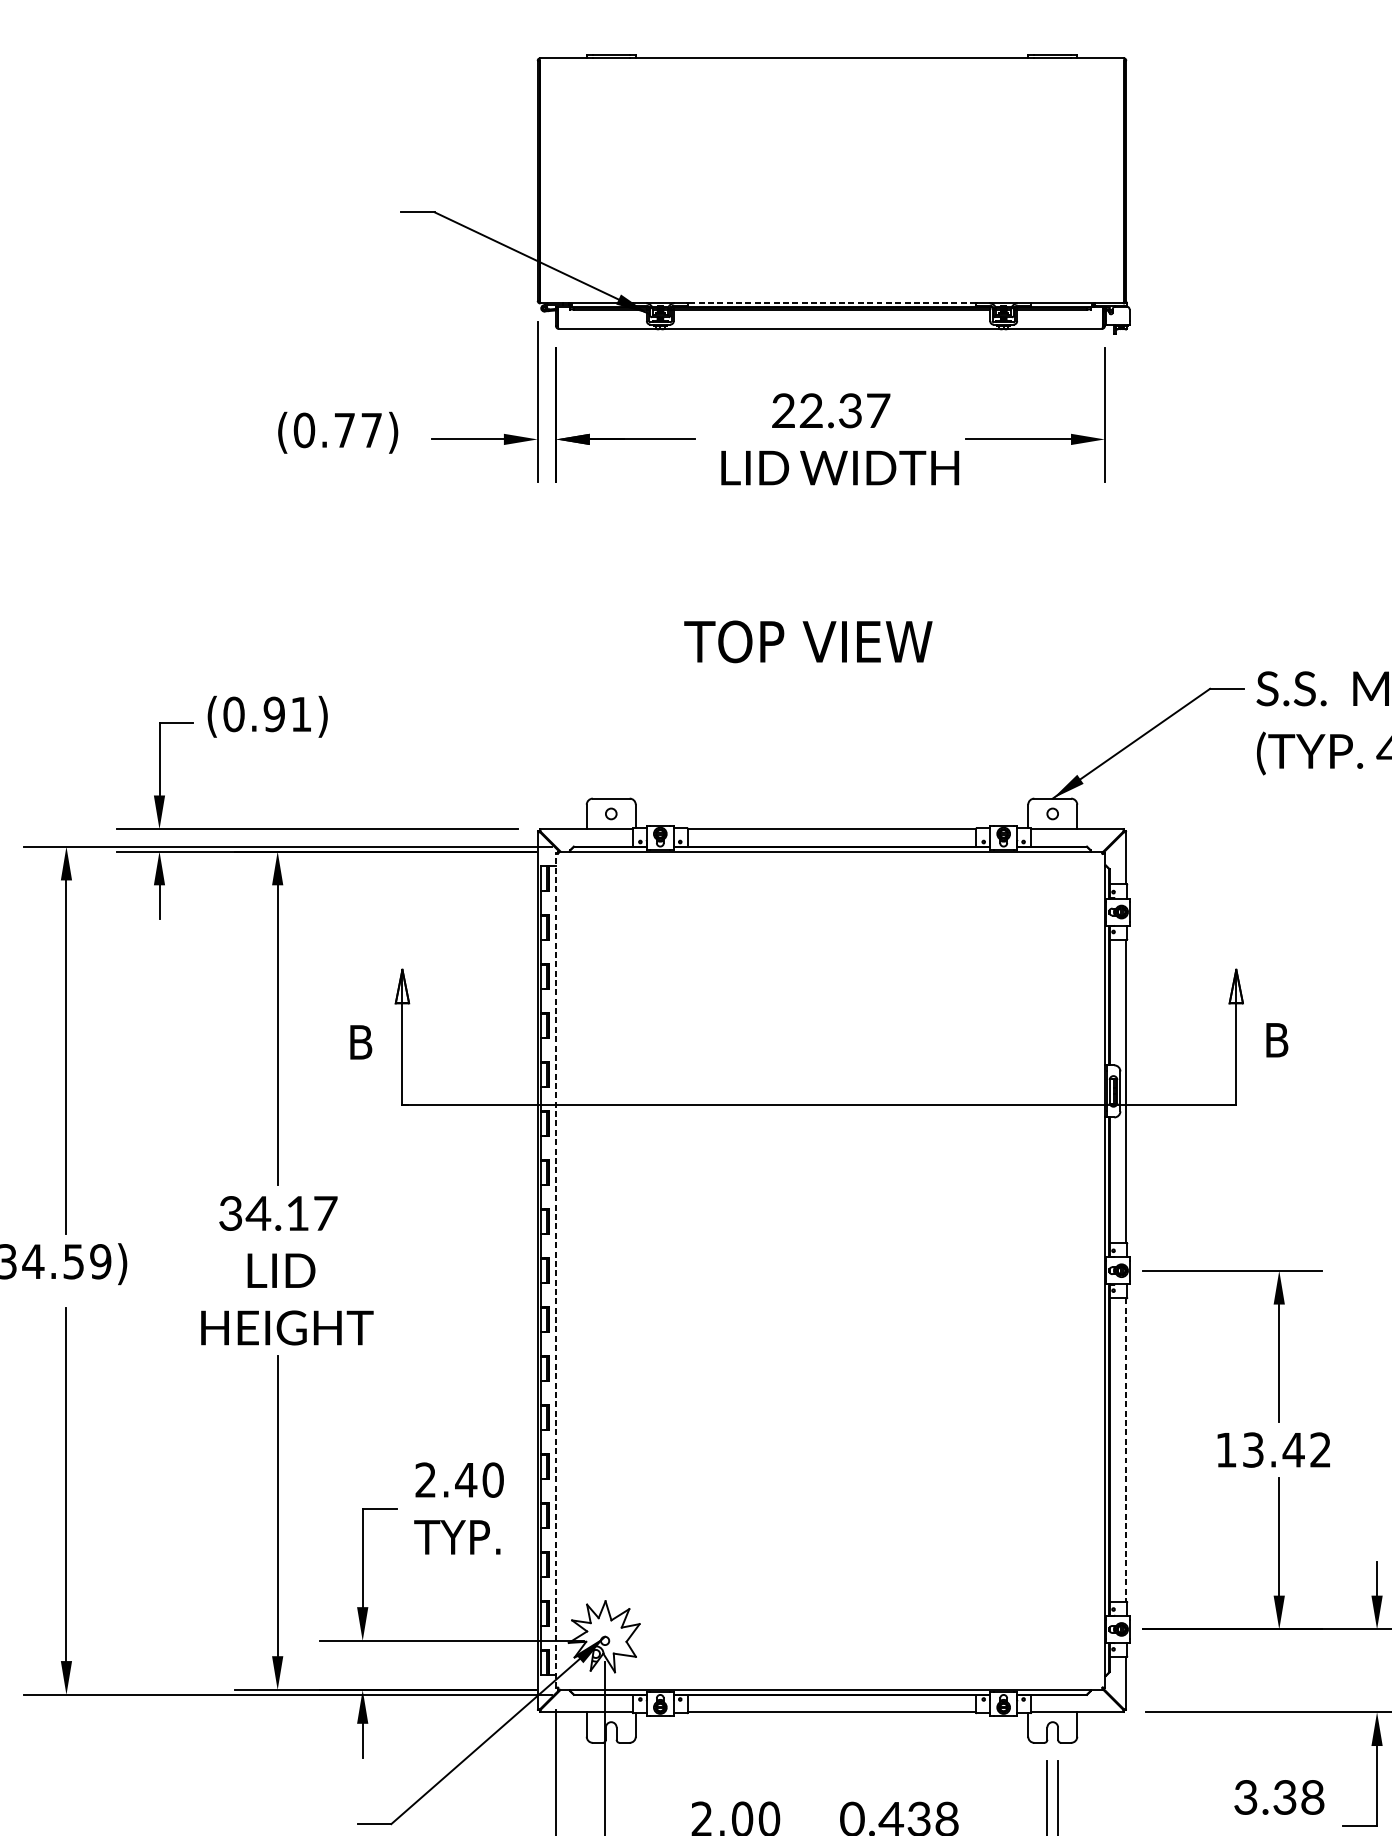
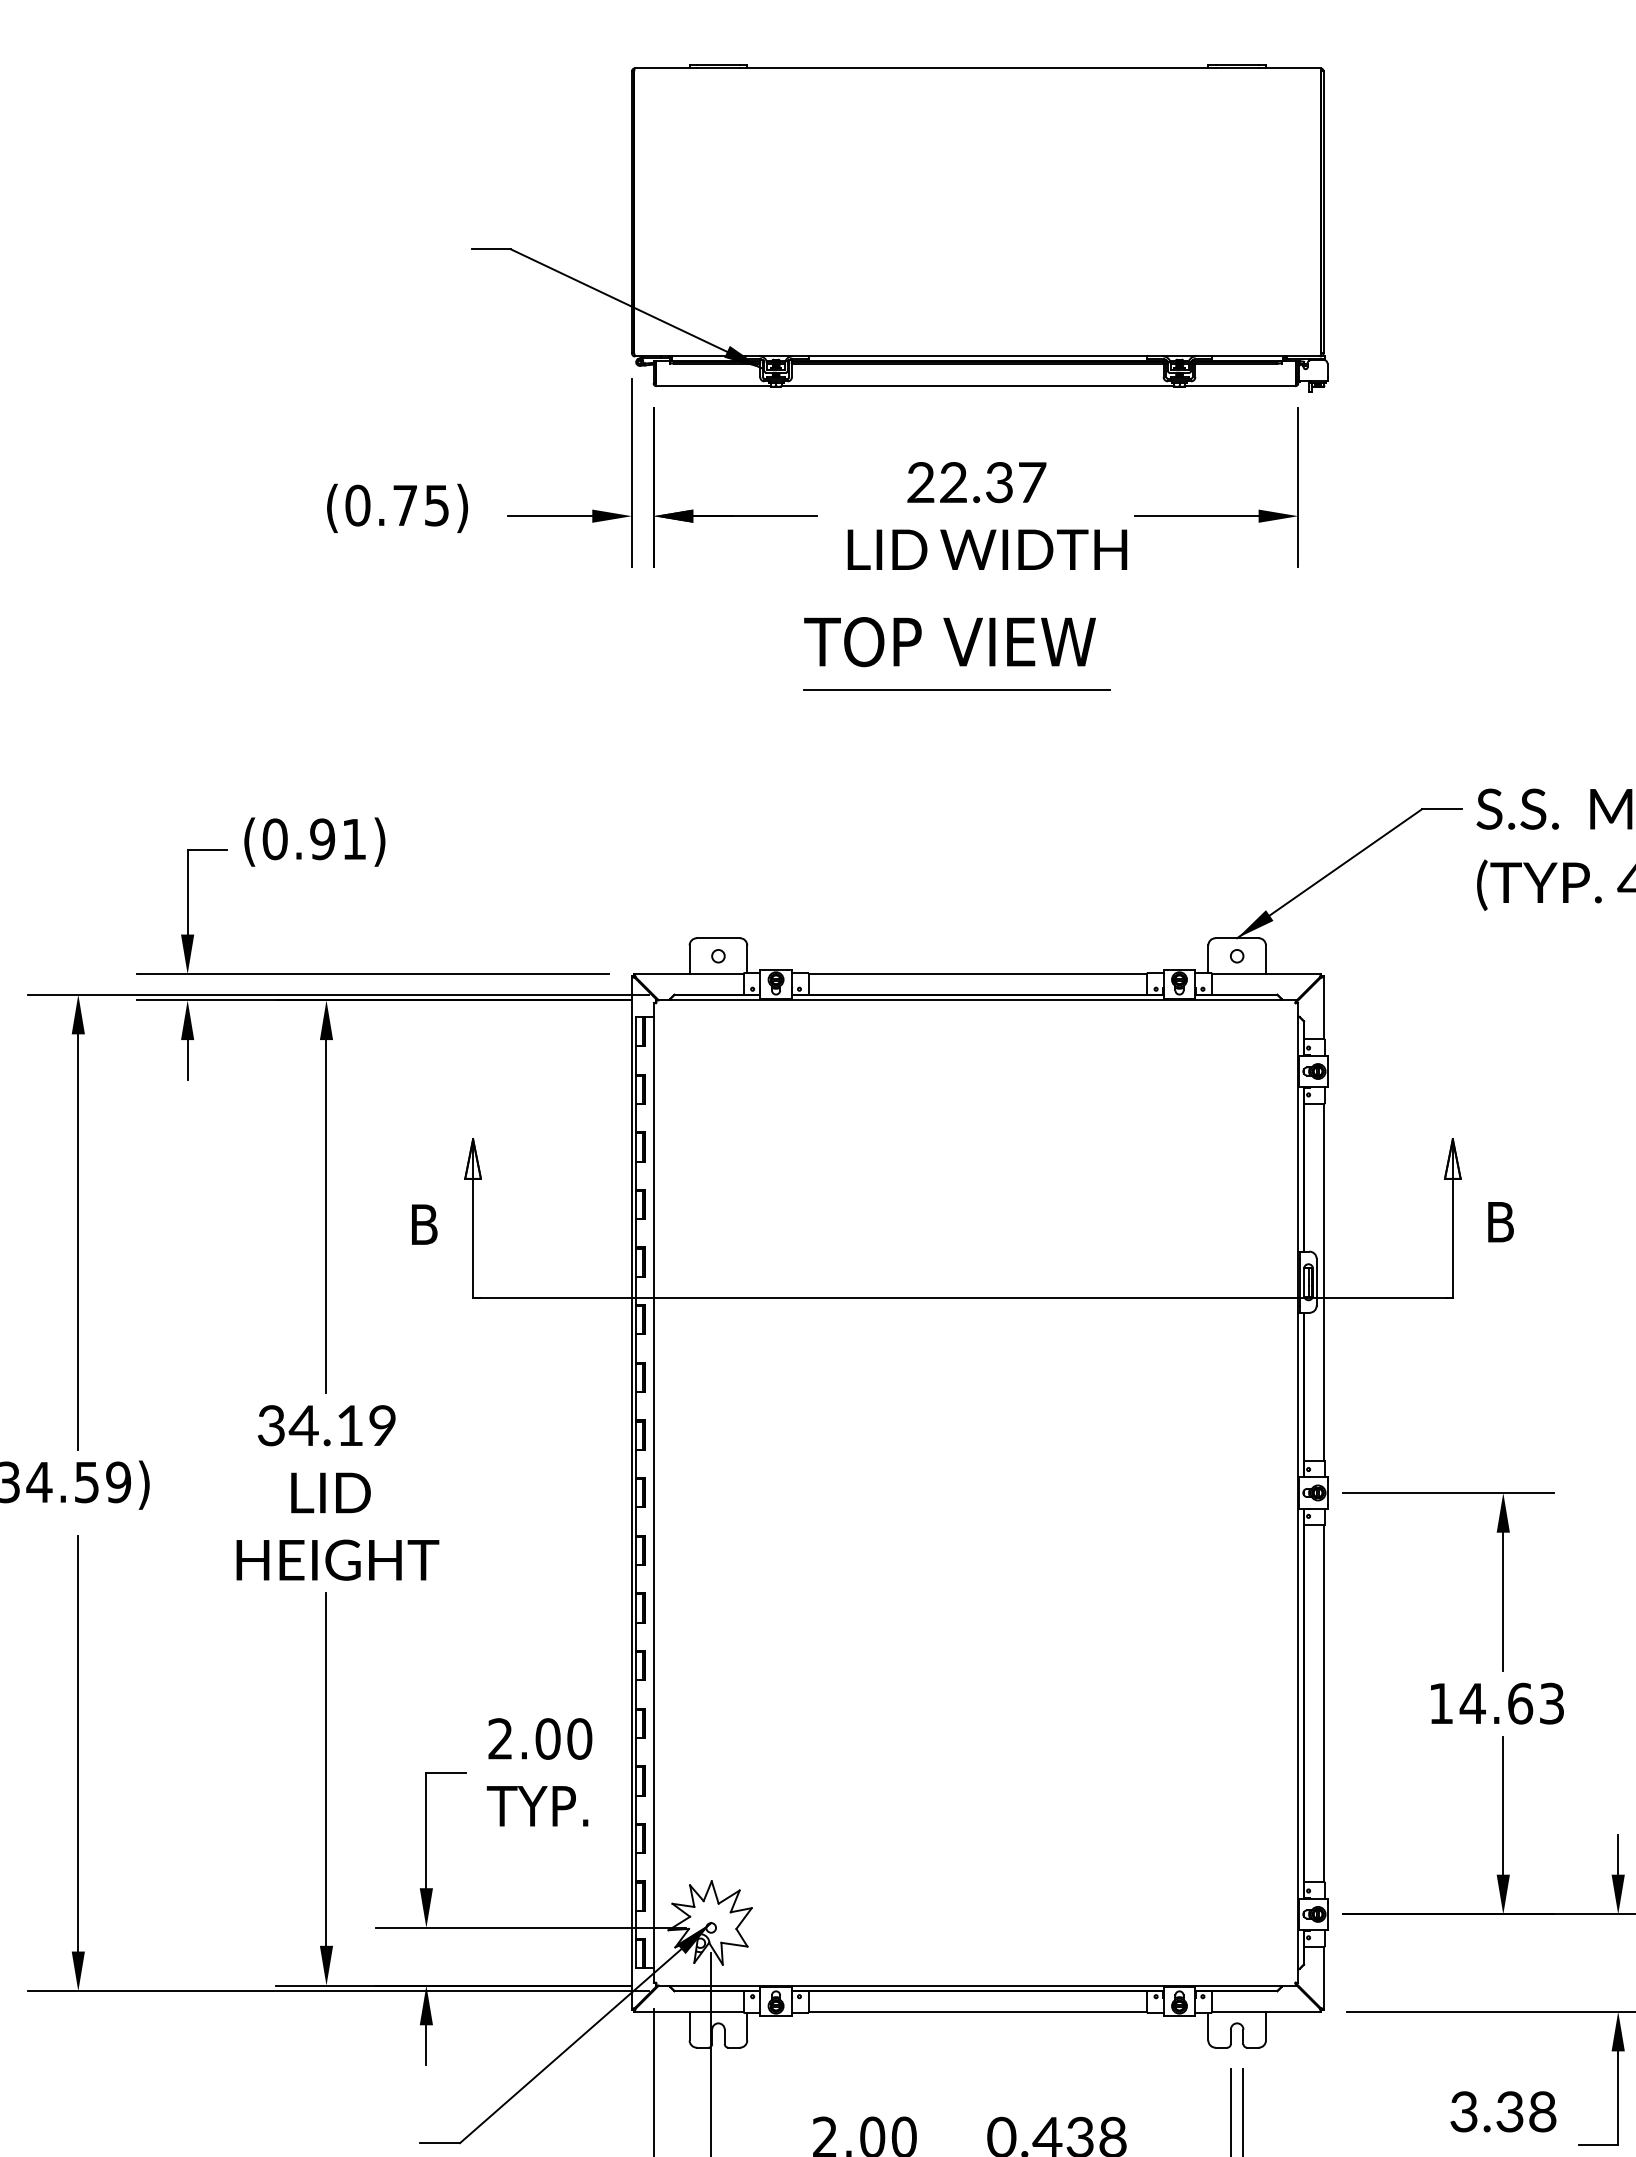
line: (831, 303) -> (977, 356), dashed -> solid
text: (371, 430) -> (436, 505), (0.77) -> (0.75)
line: (813, 586) -> (956, 689), added
text: (807, 642) -> (949, 642), moved
text: (325, 1213) -> (382, 1425), 34.17 -> 34.19
line: (555, 1270) -> (653, 1492), dashed -> solid
text: (1286, 1449) -> (1511, 1703), 13.42 -> 14.63
line: (1126, 1450) -> (1323, 1704), dashed -> solid
text: (465, 1479) -> (547, 1738), 2.40 -> 2.00

